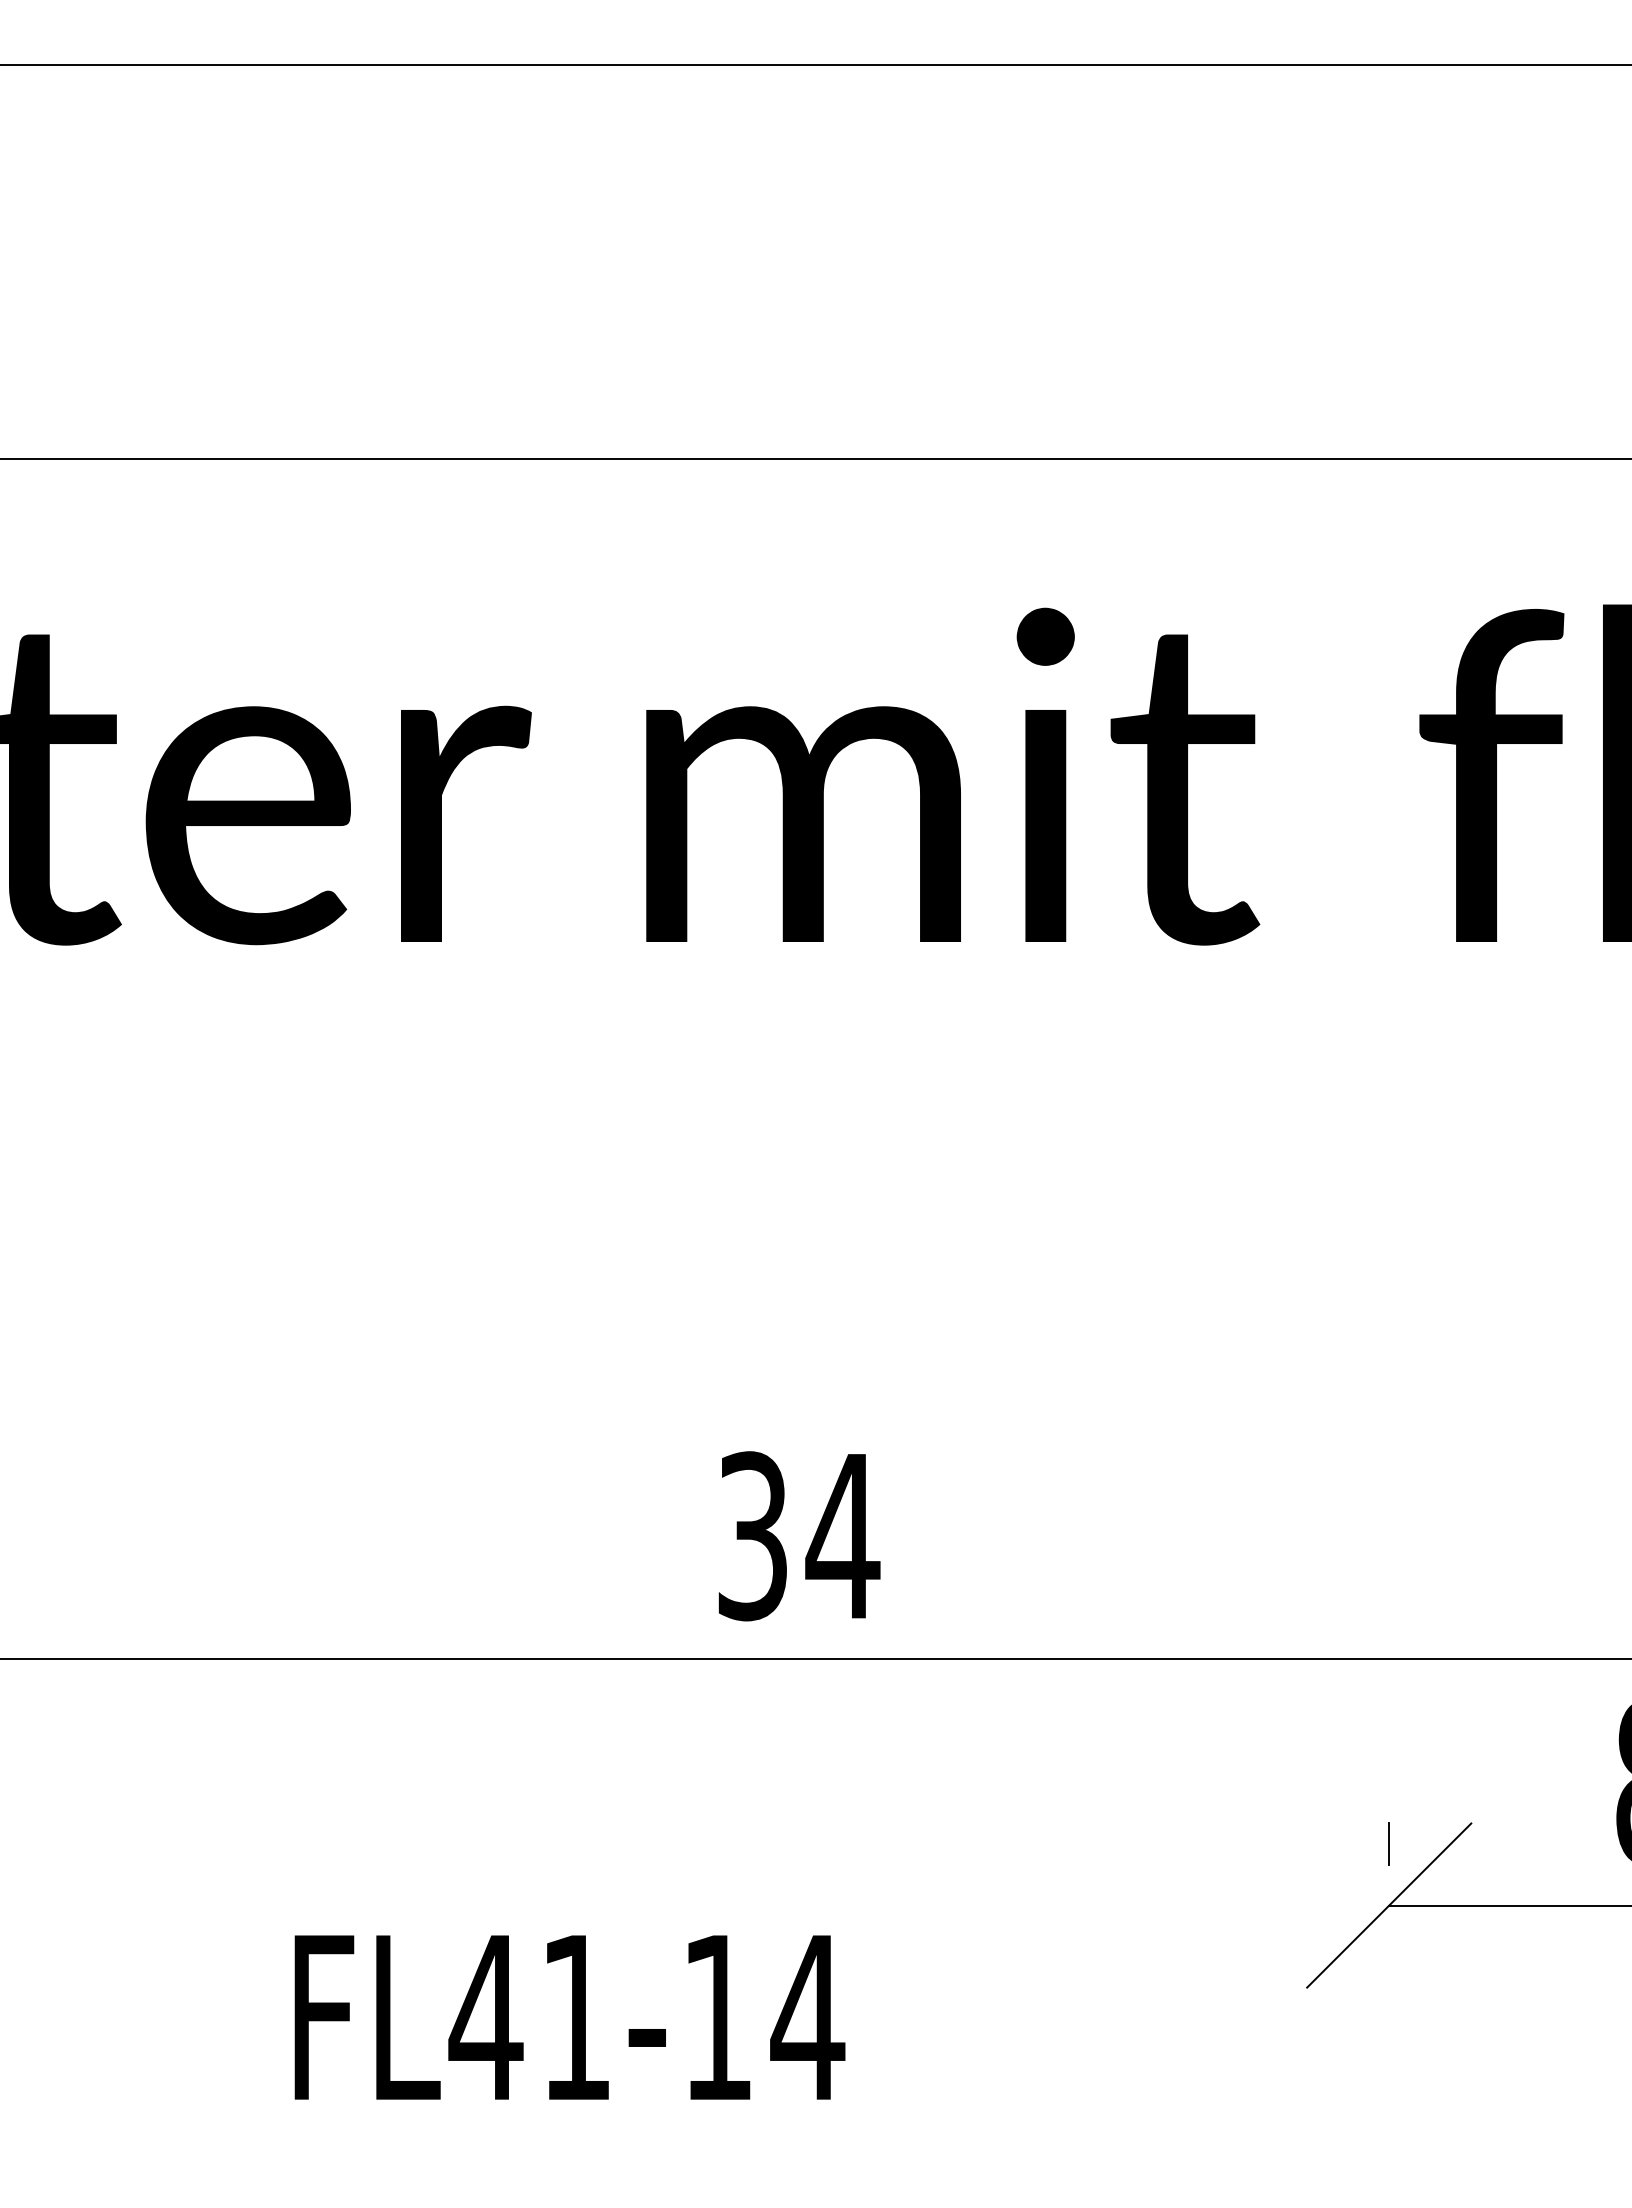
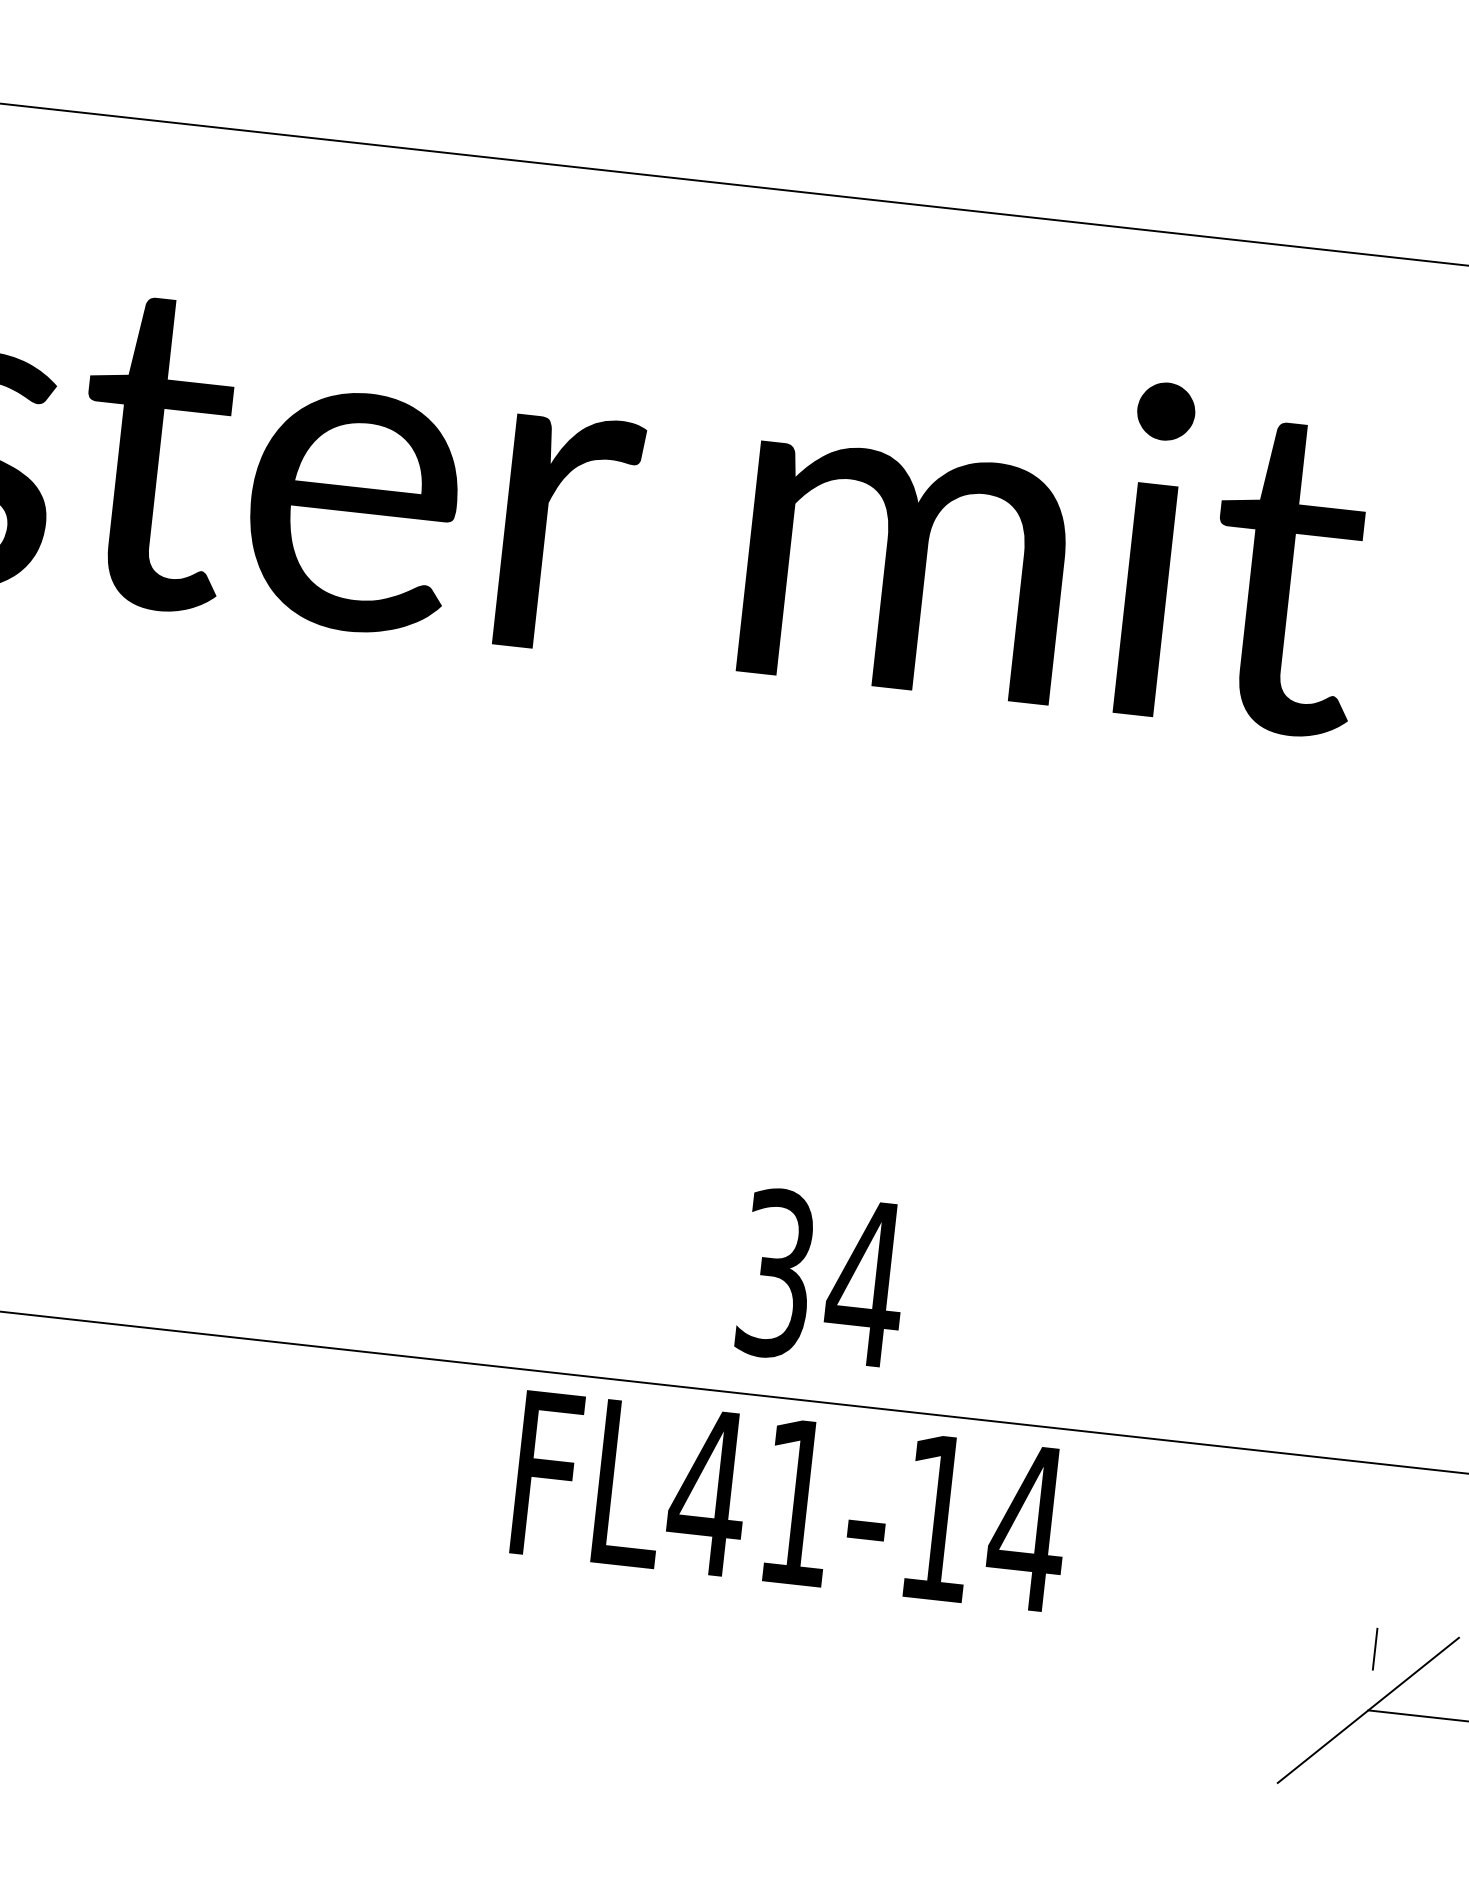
text: (569, 2017) -> (791, 1501), moved

